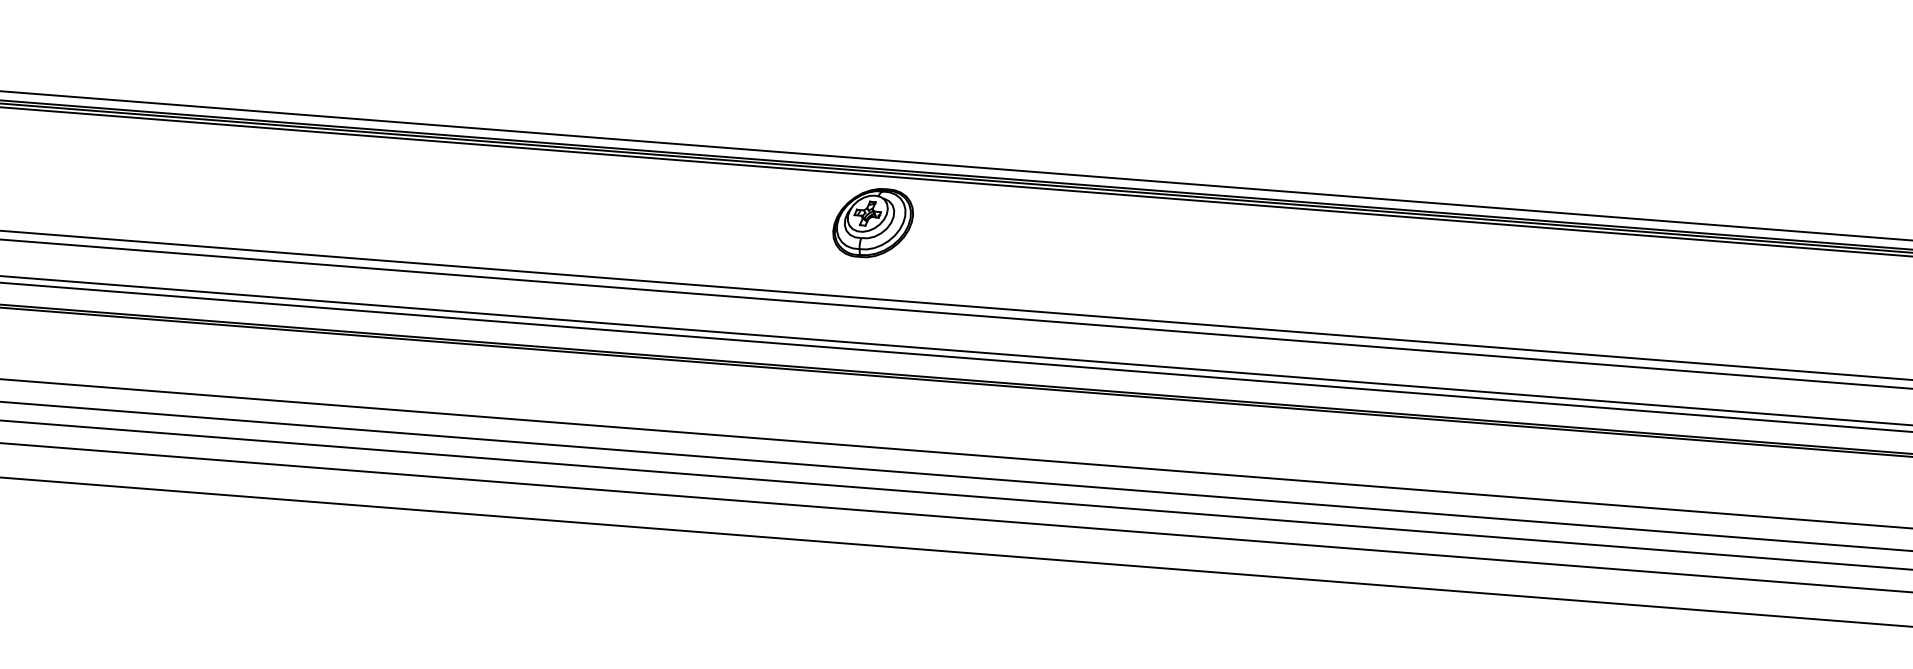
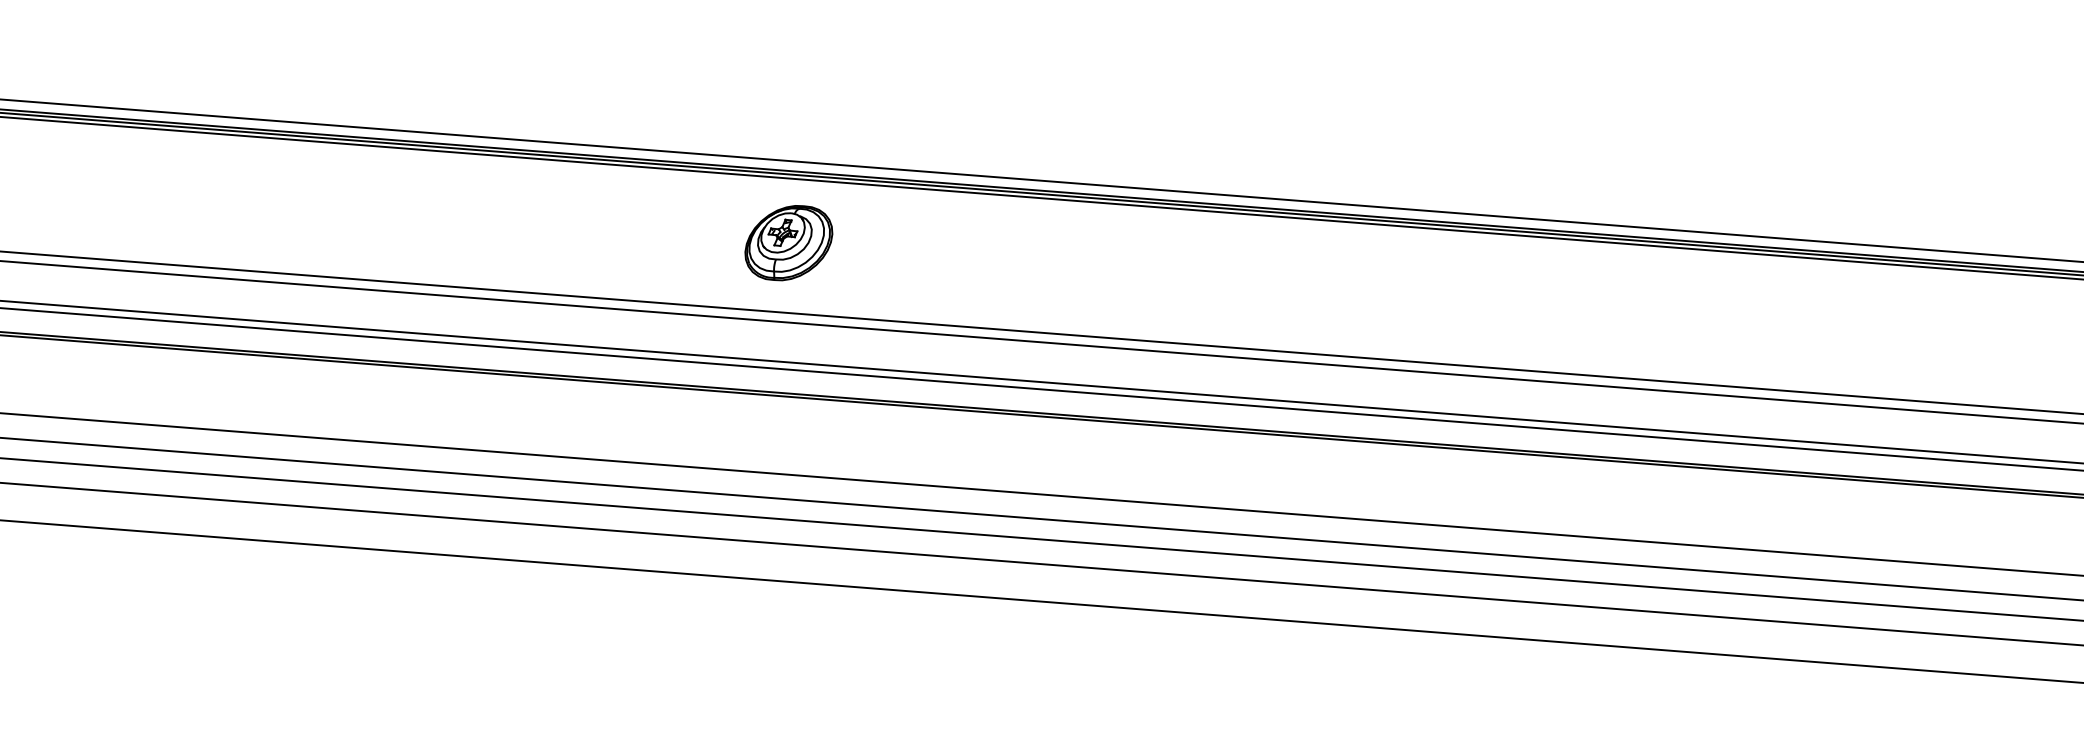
part: (872, 223) -> (788, 243), moved

